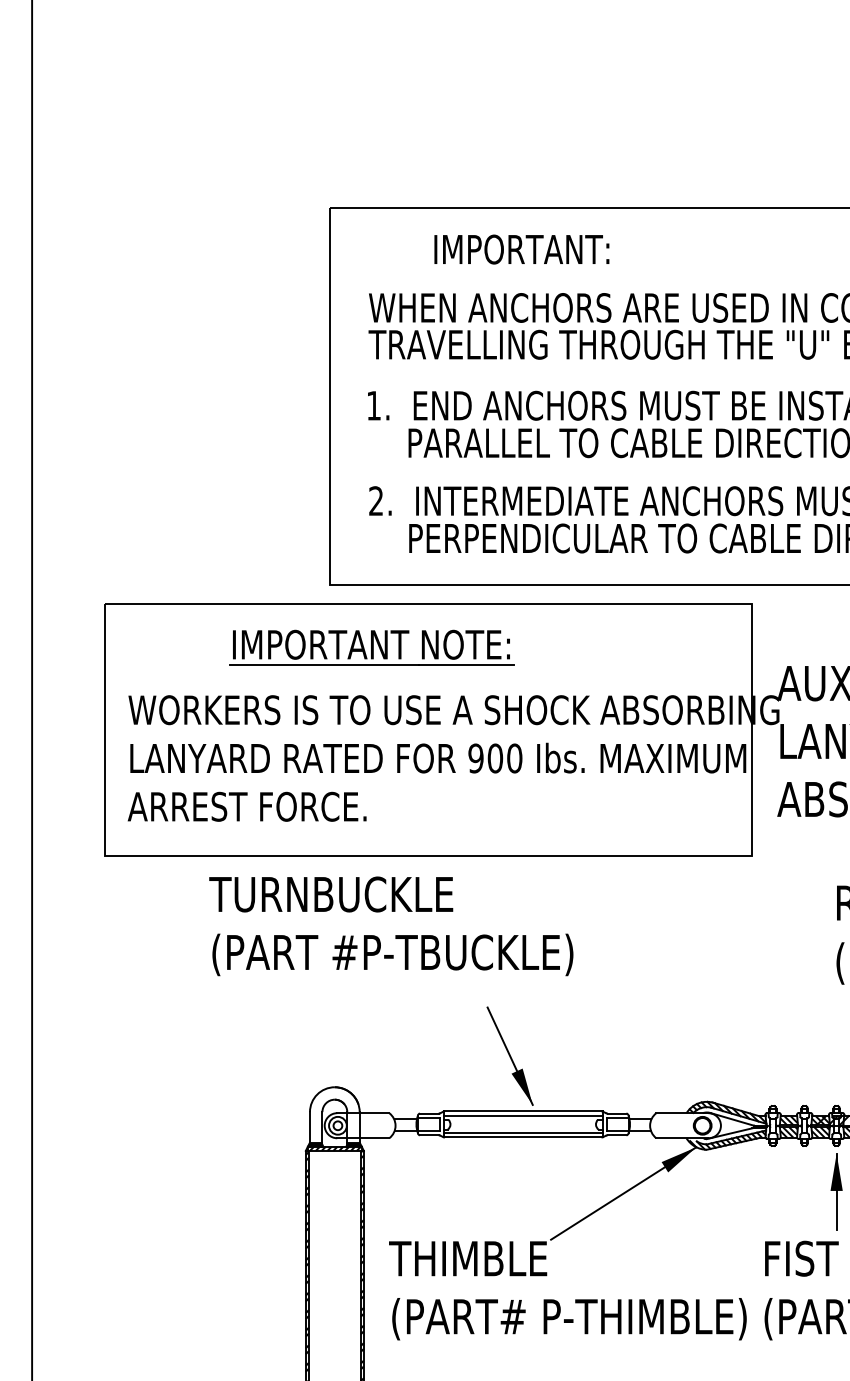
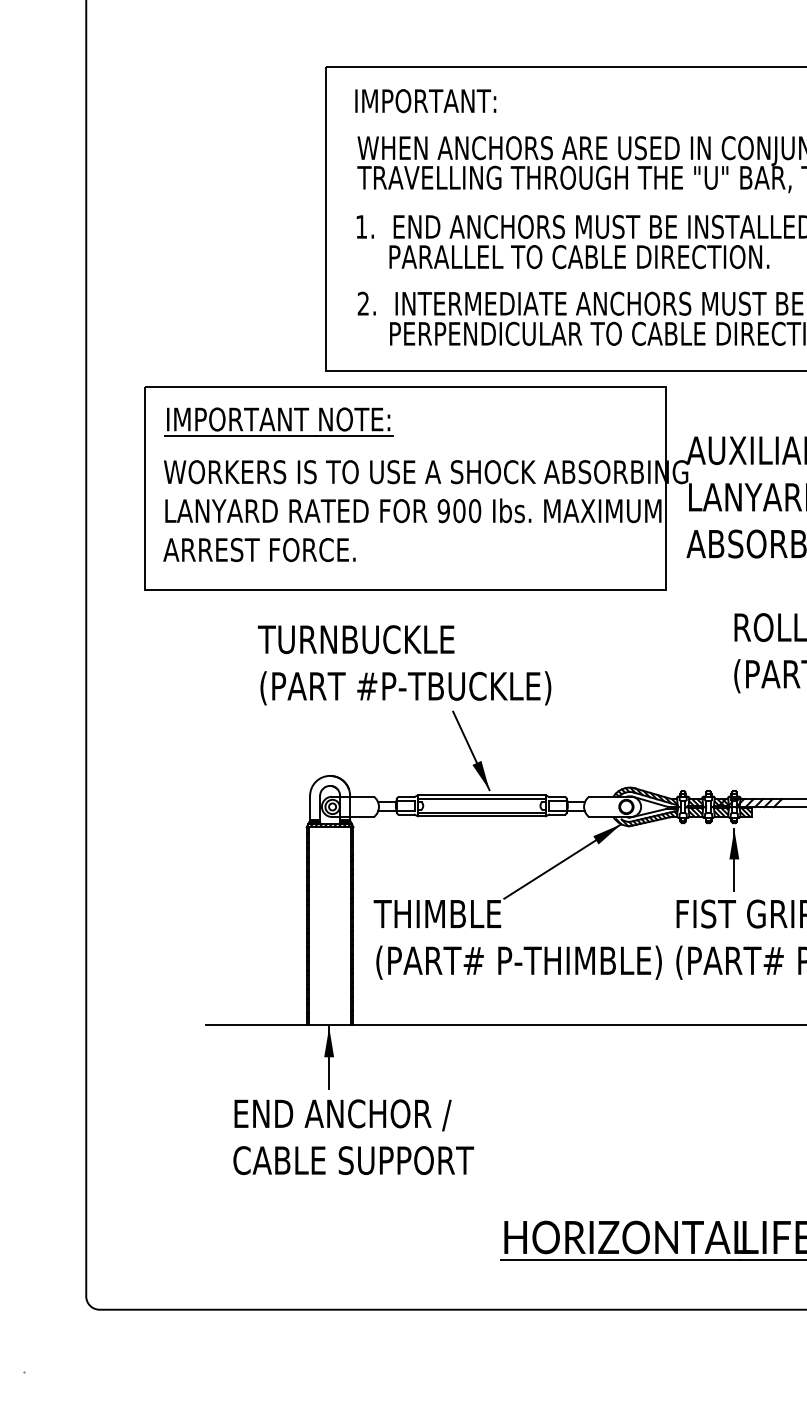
text: (521, 250) -> (425, 101), moved
part: (371, 647) -> (278, 421), moved
text: (391, 926) -> (404, 665), moved

